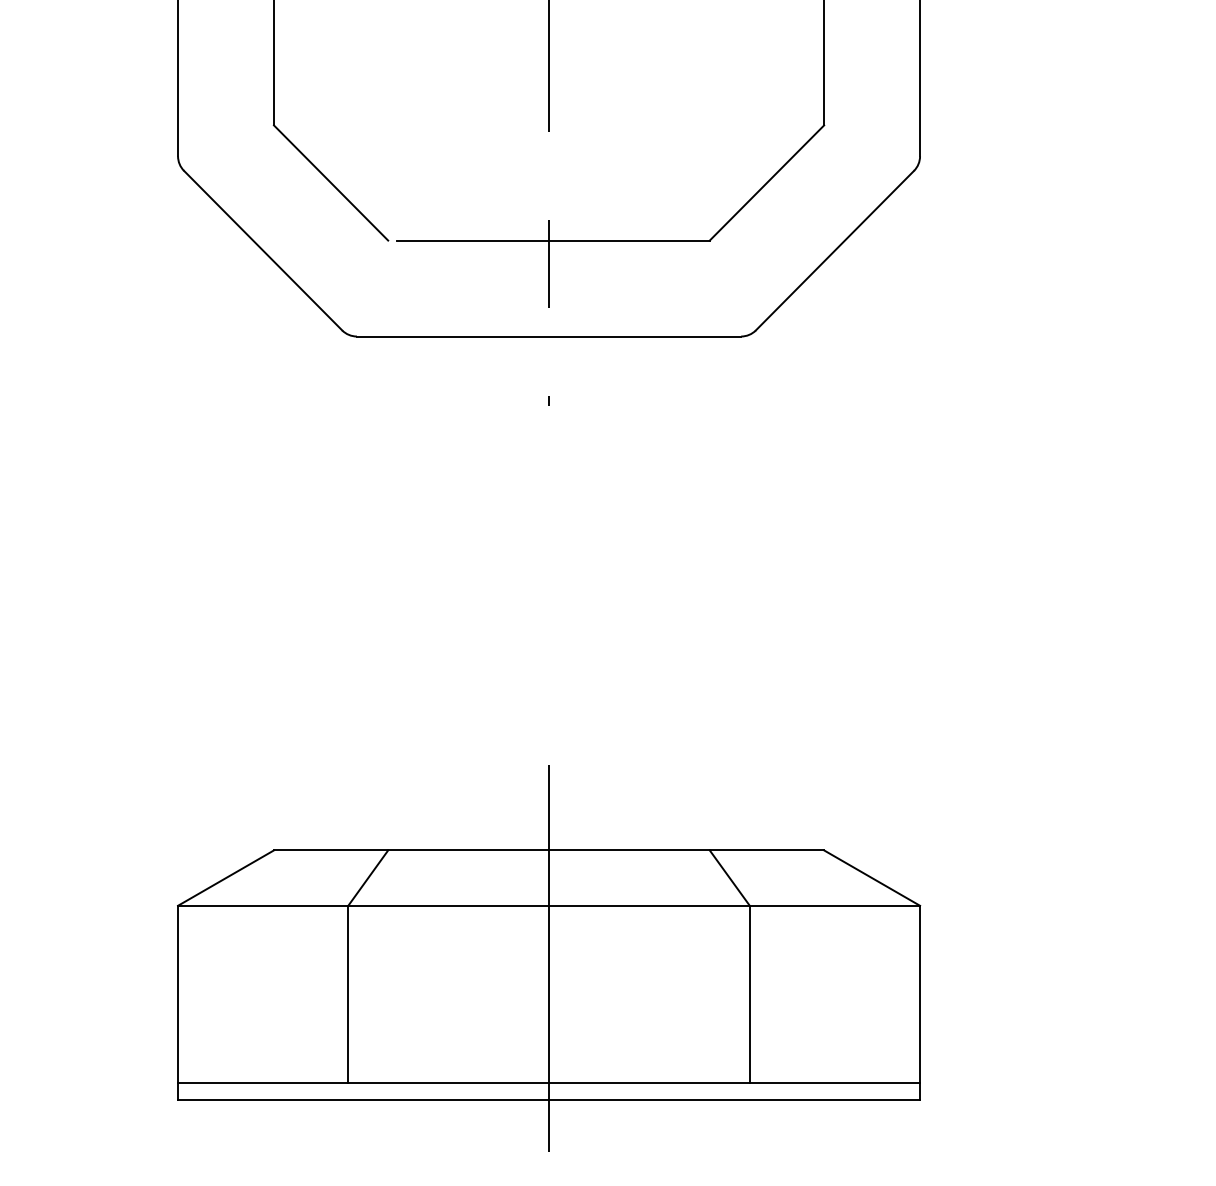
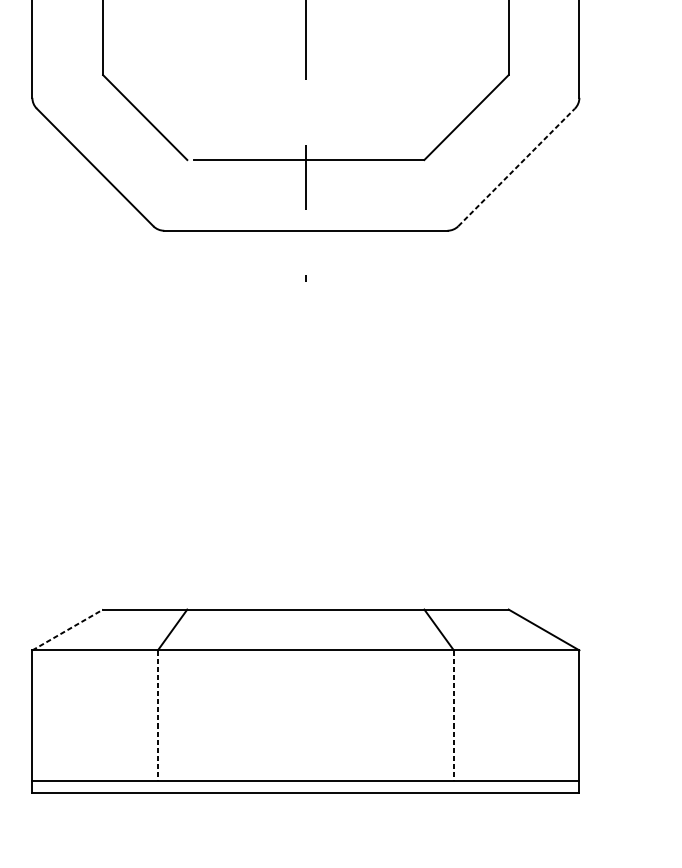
line: (835, 250) -> (517, 167), solid -> dashed
line: (226, 877) -> (68, 629), solid -> dashed
line: (549, 958) -> (306, 689), removed
line: (348, 994) -> (158, 715), solid -> dashed
line: (749, 994) -> (453, 715), solid -> dashed

